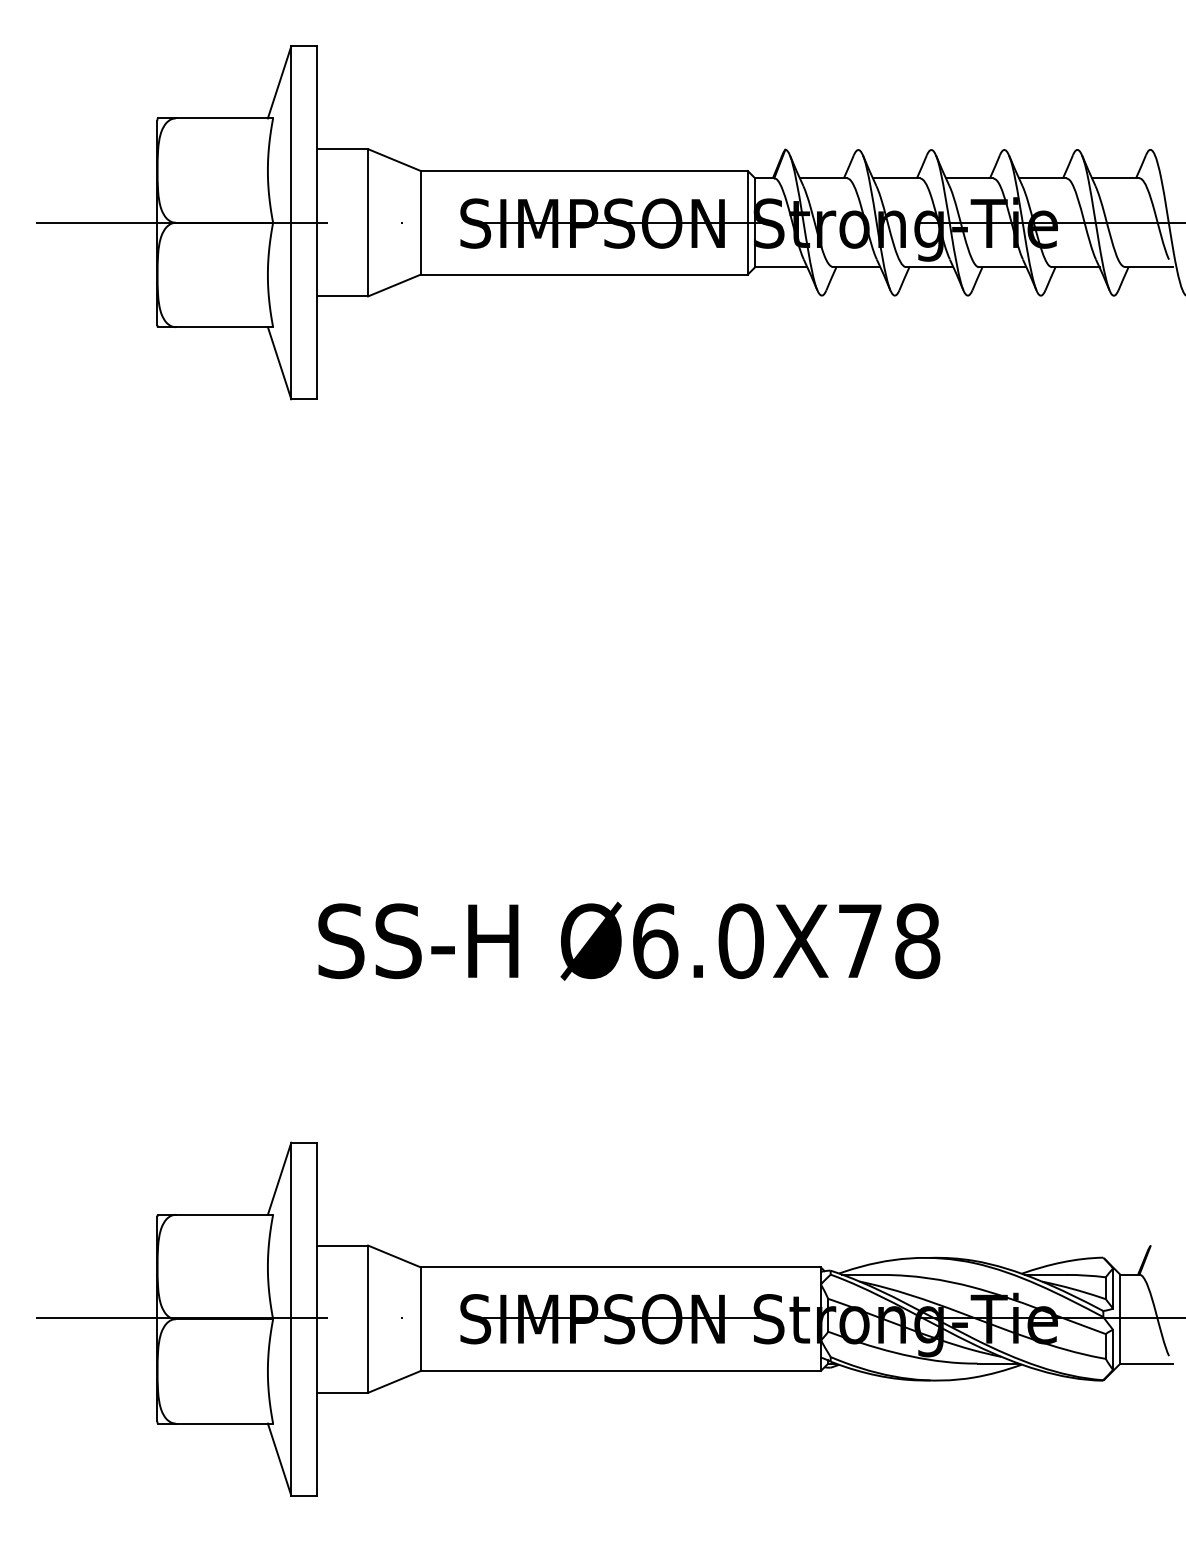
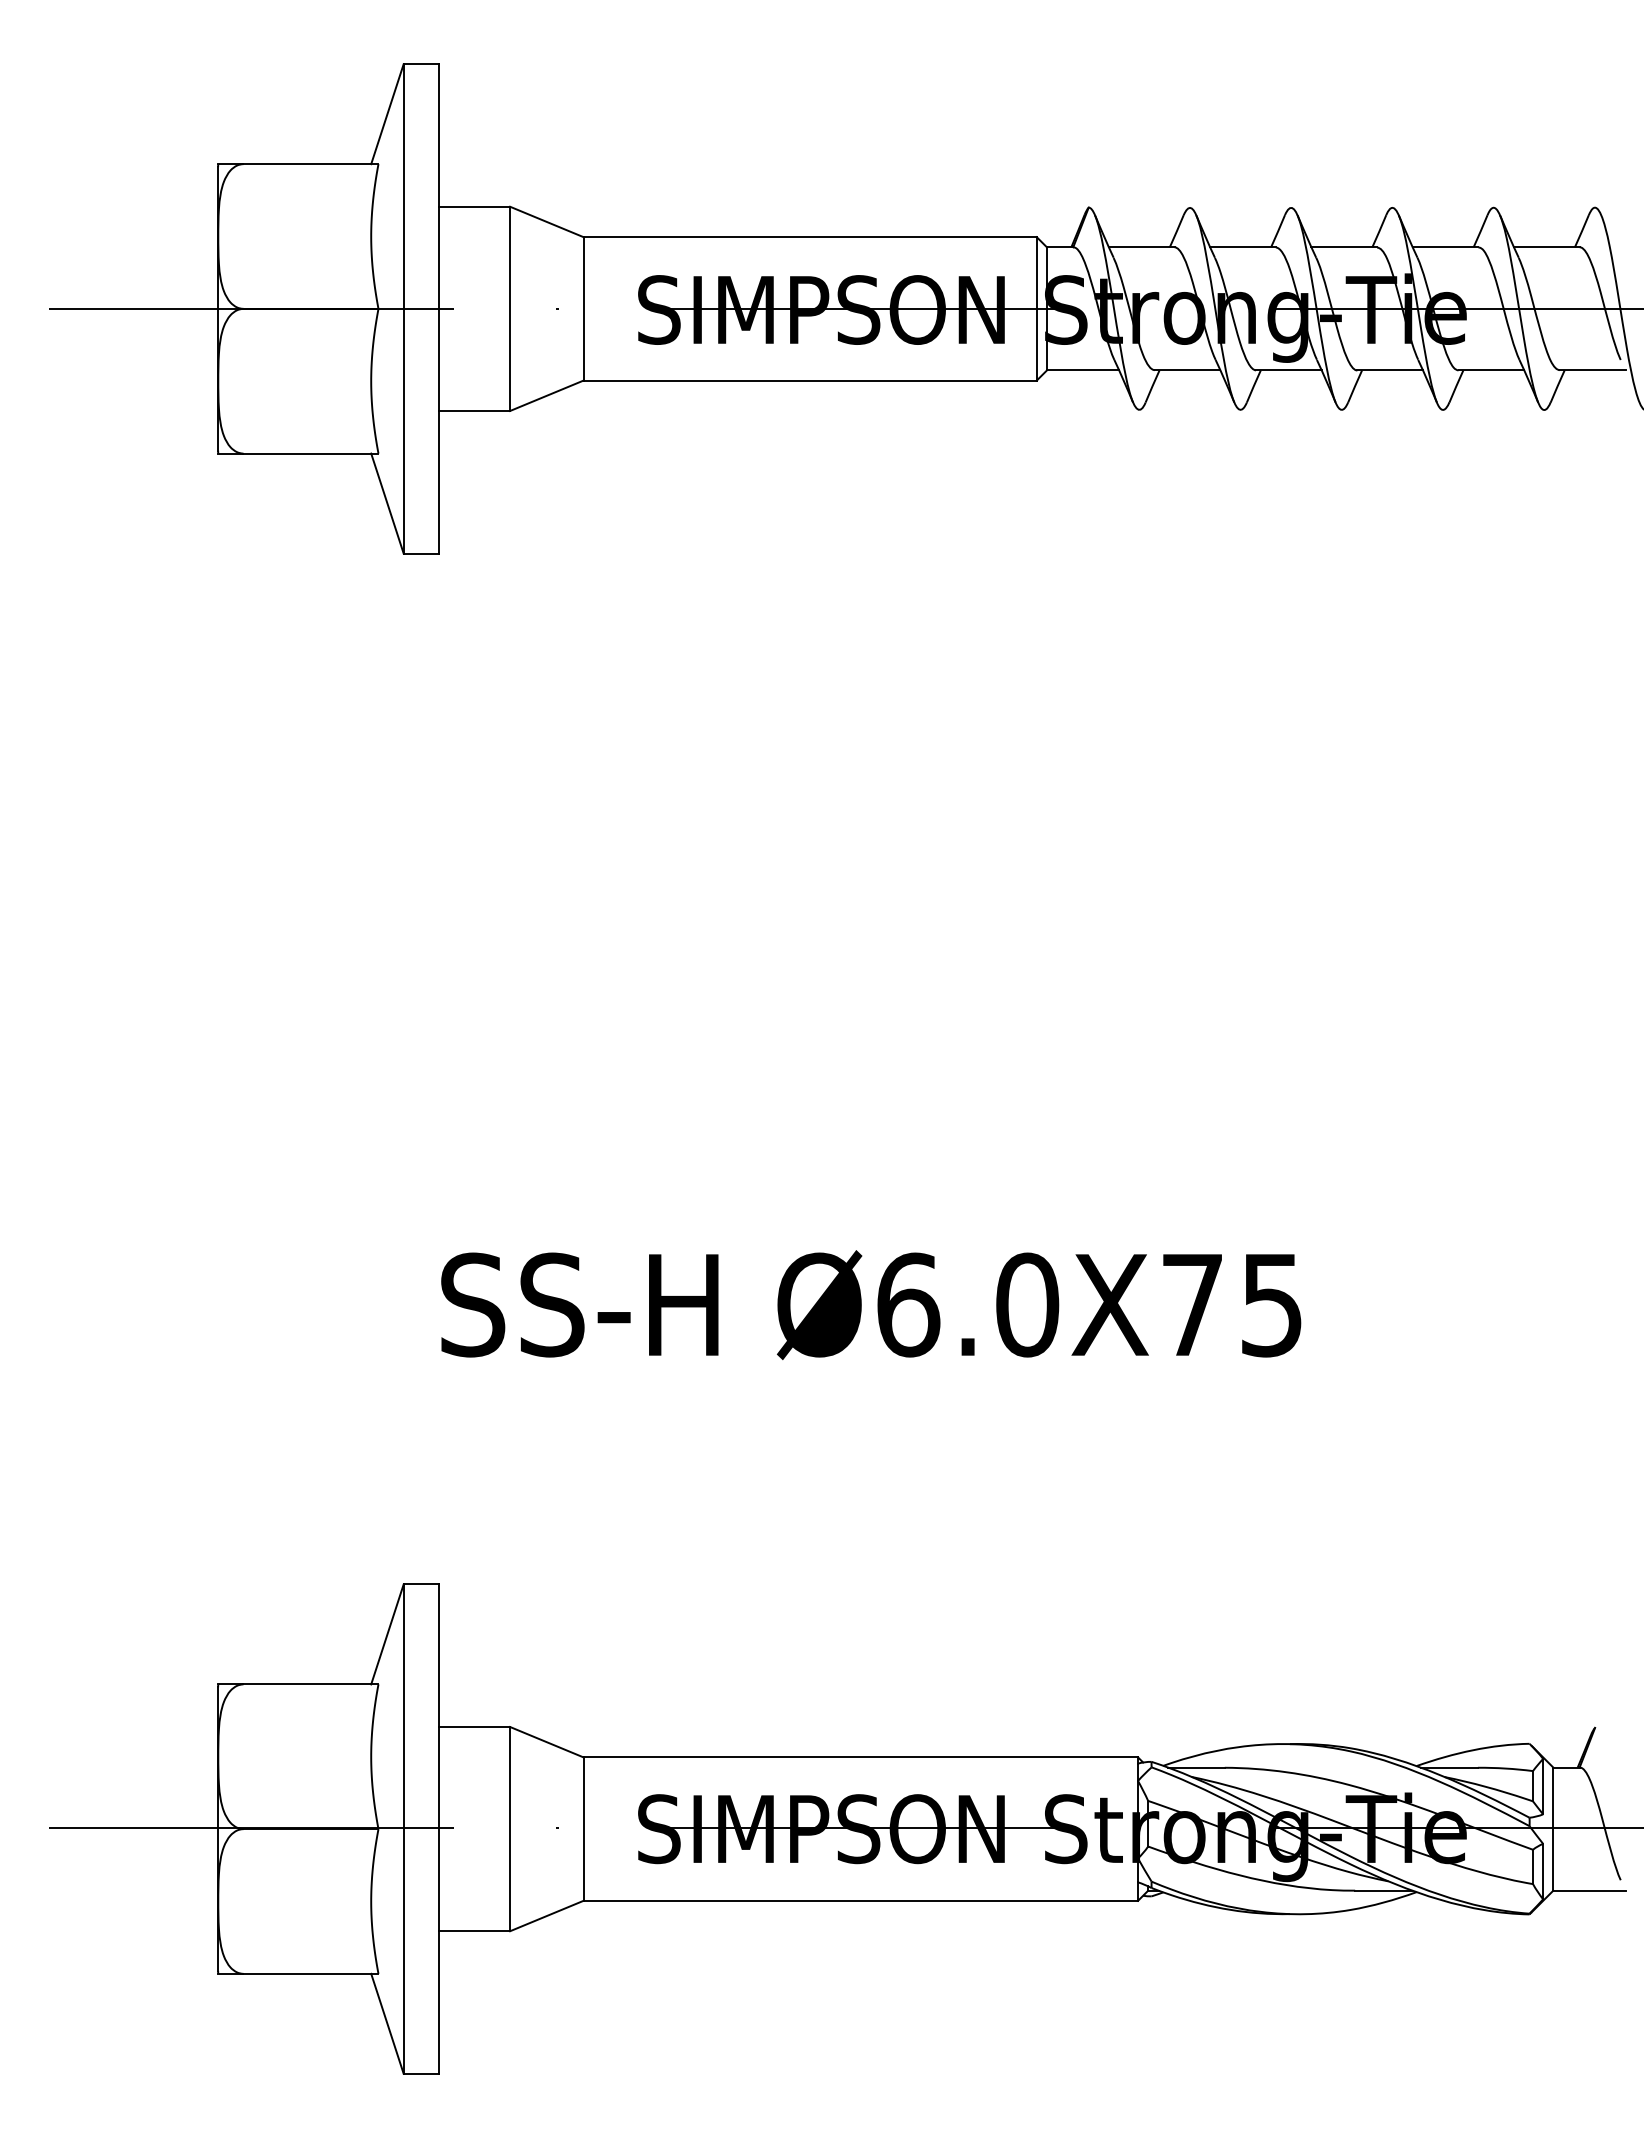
text: (917, 940) -> (1272, 1304), Ø6.0X78 -> Ø6.0X75

